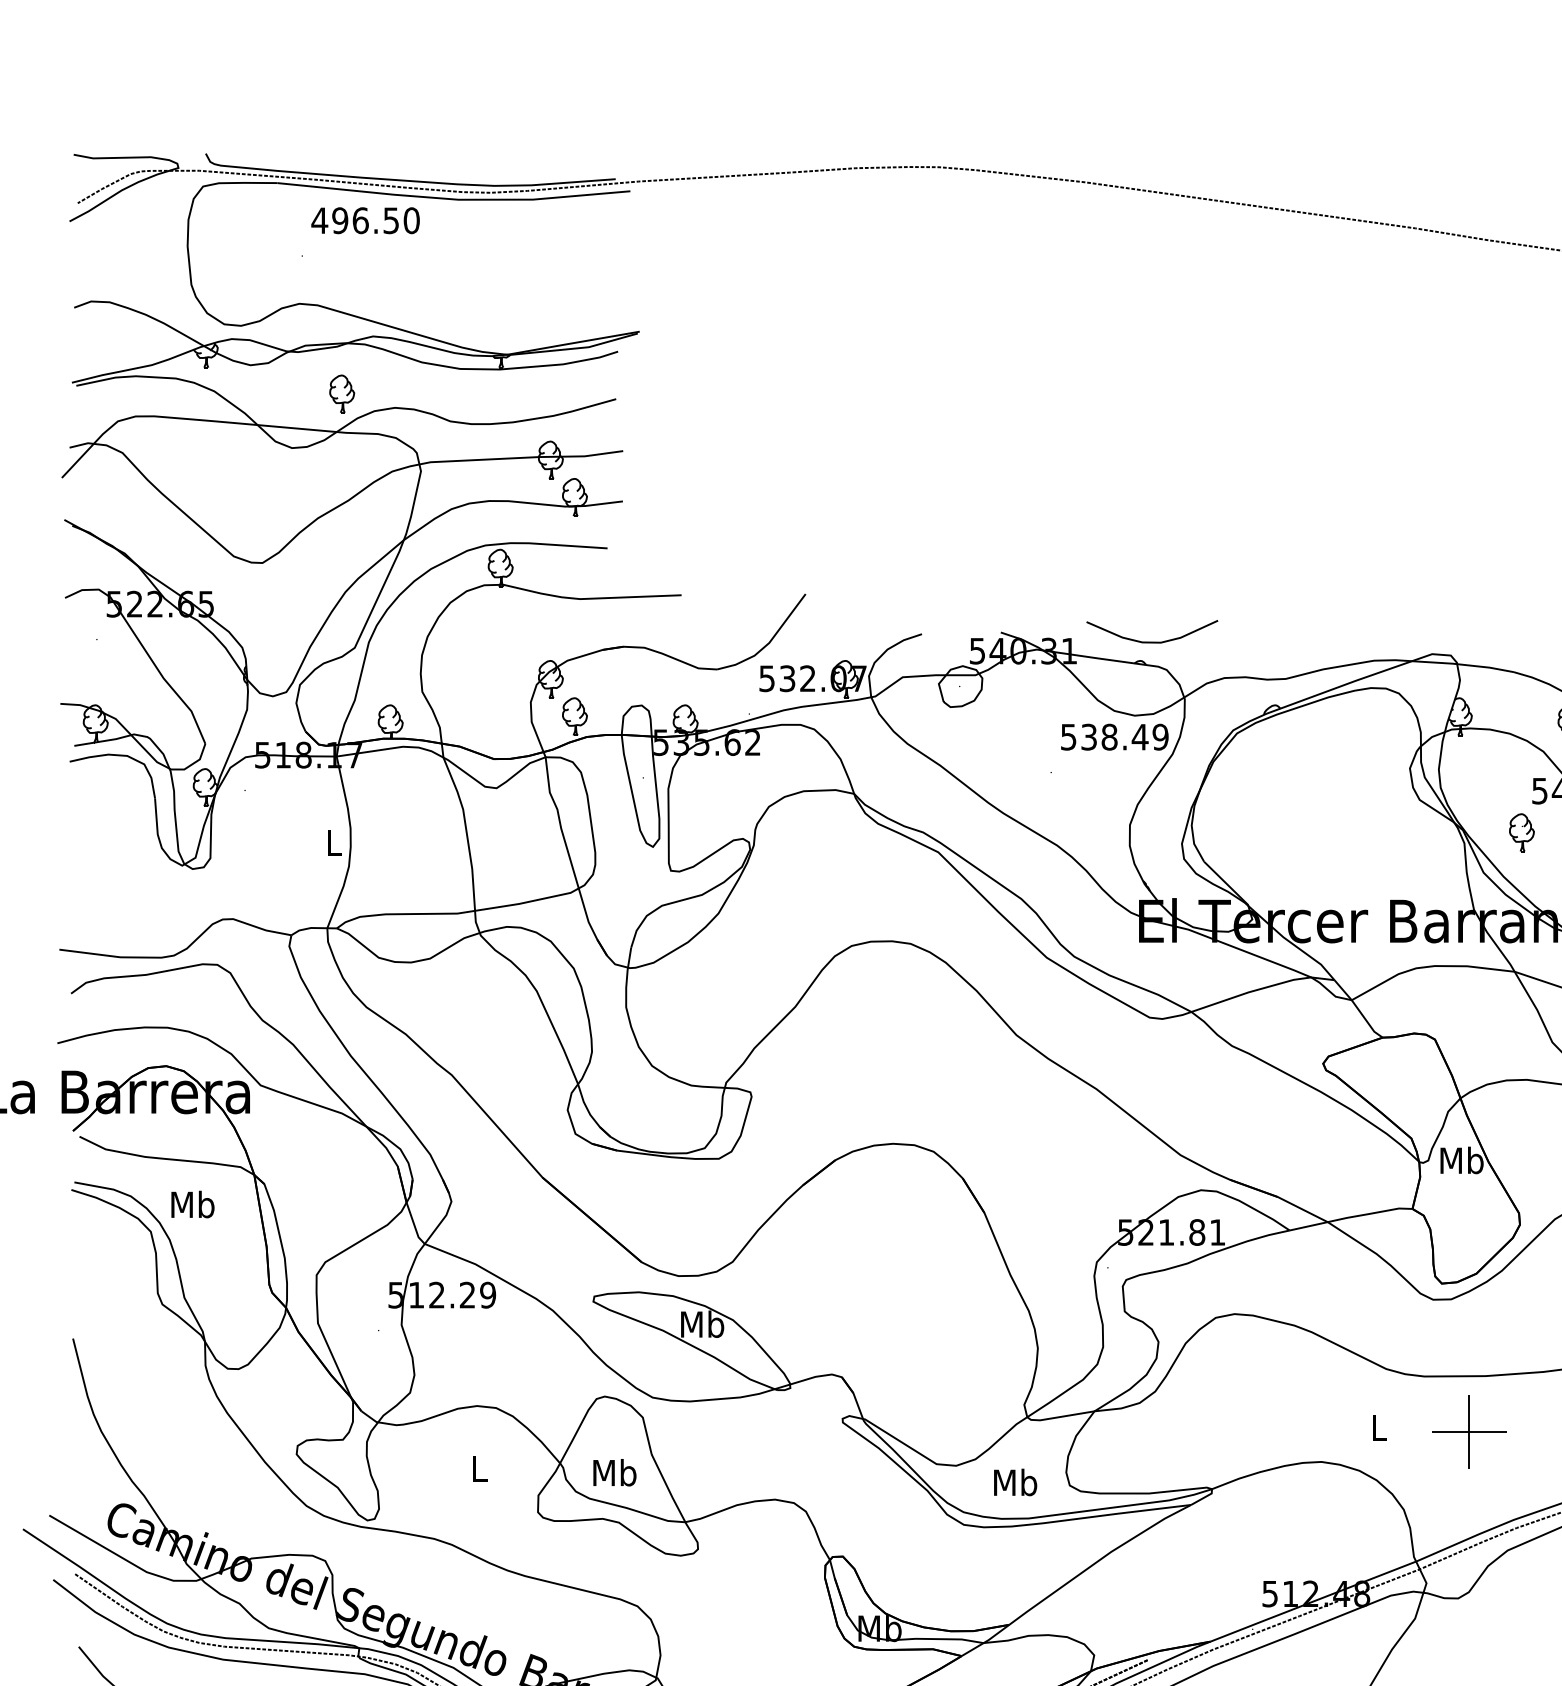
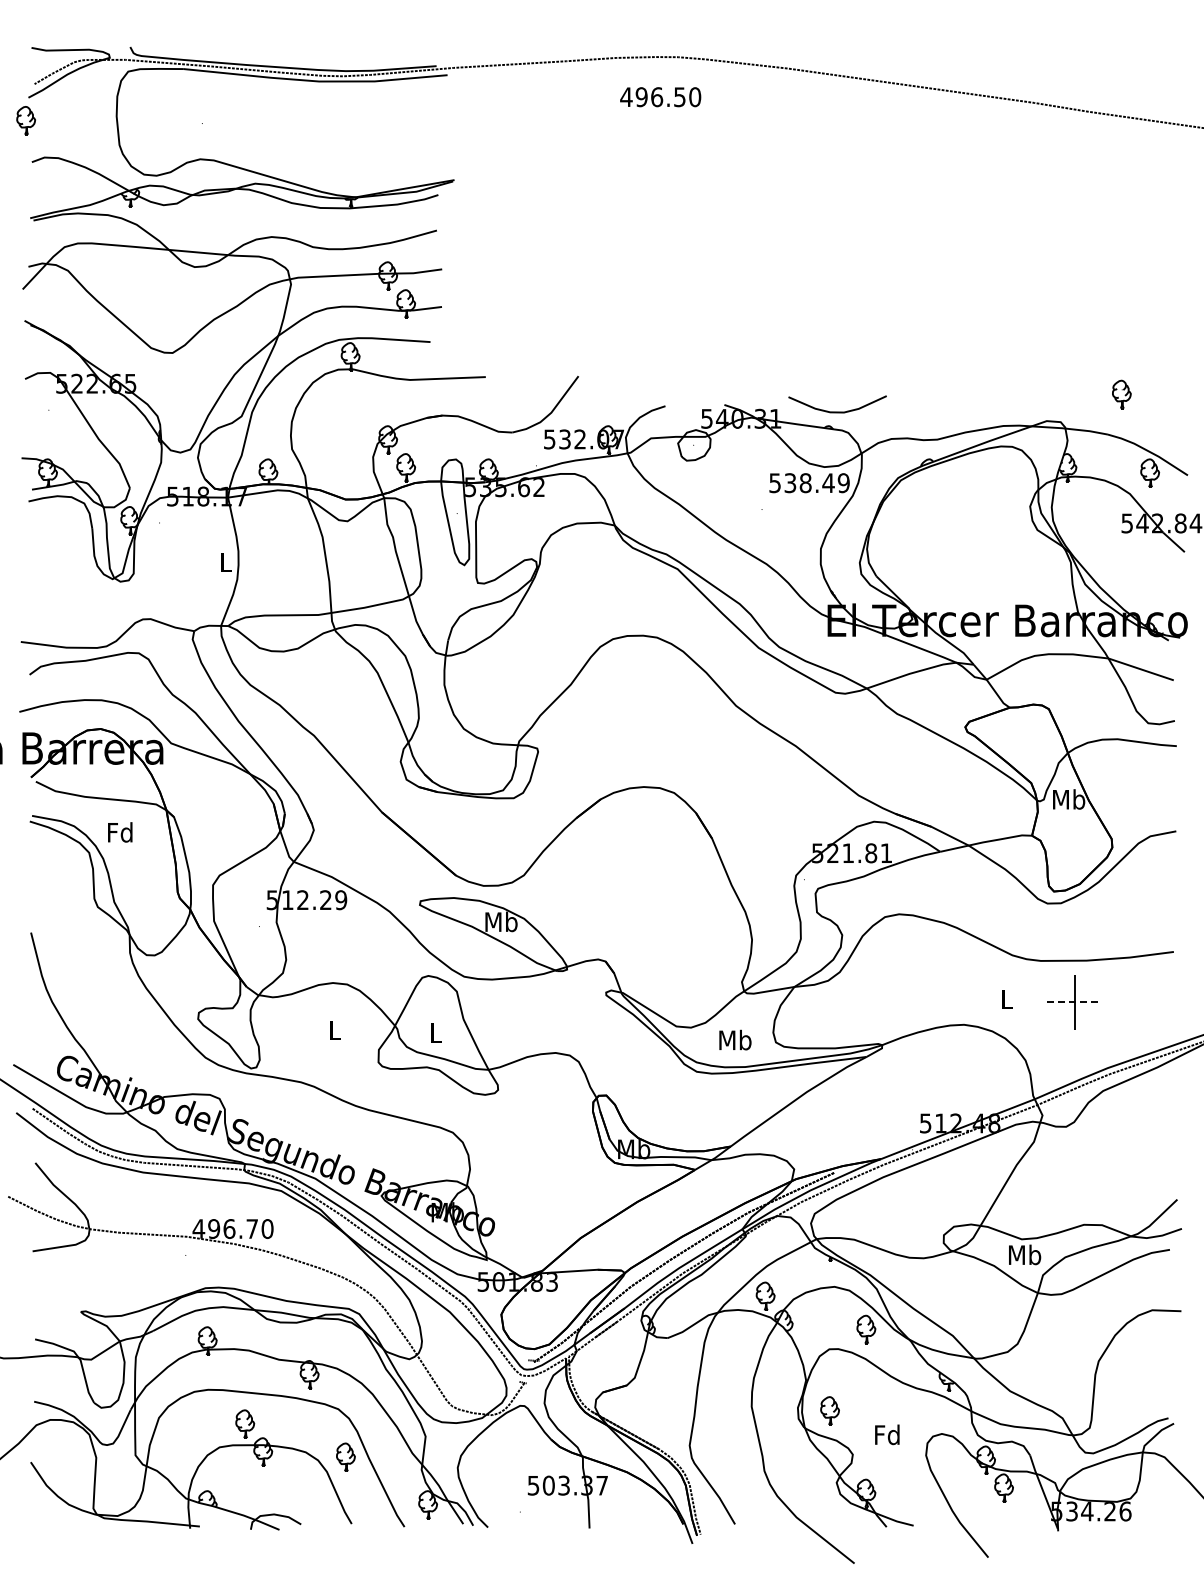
text: (365, 221) -> (660, 97), moved
part: (341, 393) -> (25, 120), moved
part: (1521, 832) -> (1121, 394), moved
text: (192, 1204) -> (120, 832), Mb -> Fd
line: (1469, 1432) -> (1074, 1002), solid -> dashed
text: (615, 1472) -> (436, 1032), Mb -> L

